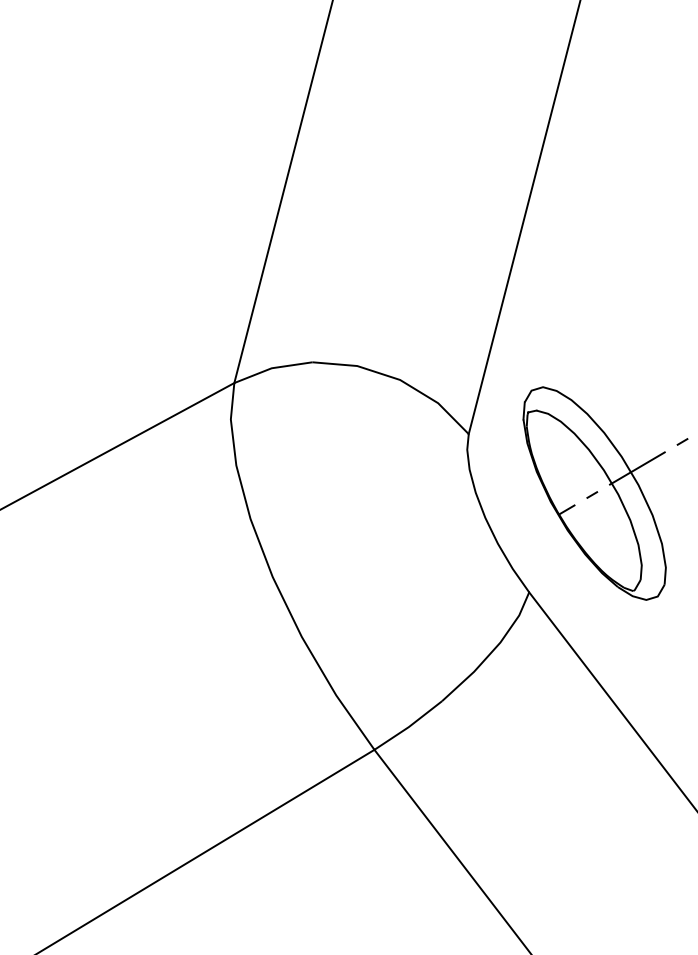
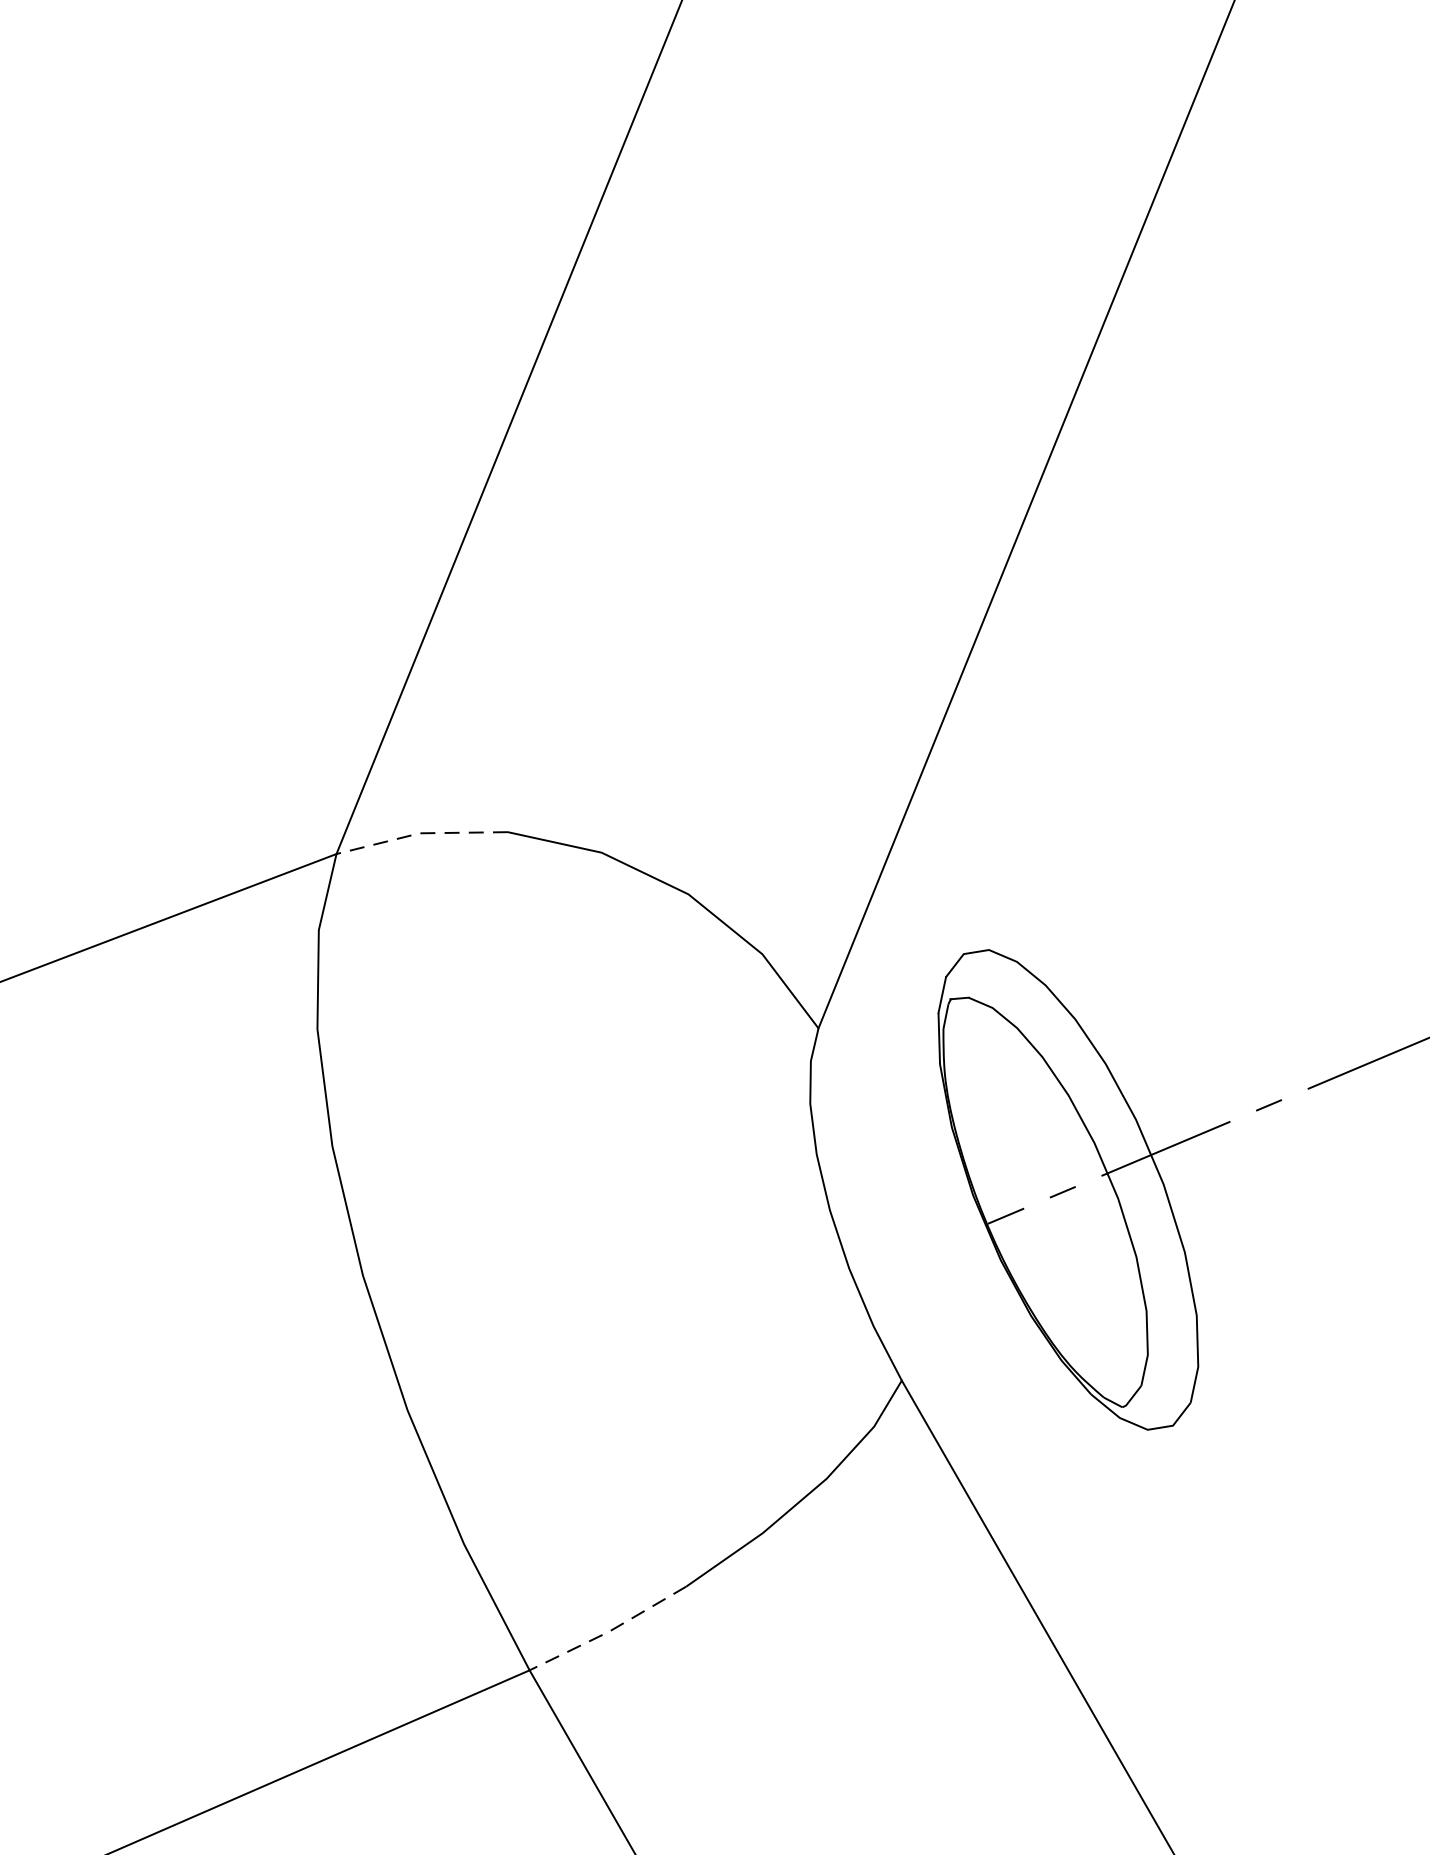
line: (271, 368) -> (419, 833), solid -> dashed
line: (408, 727) -> (608, 1632), solid -> dashed

